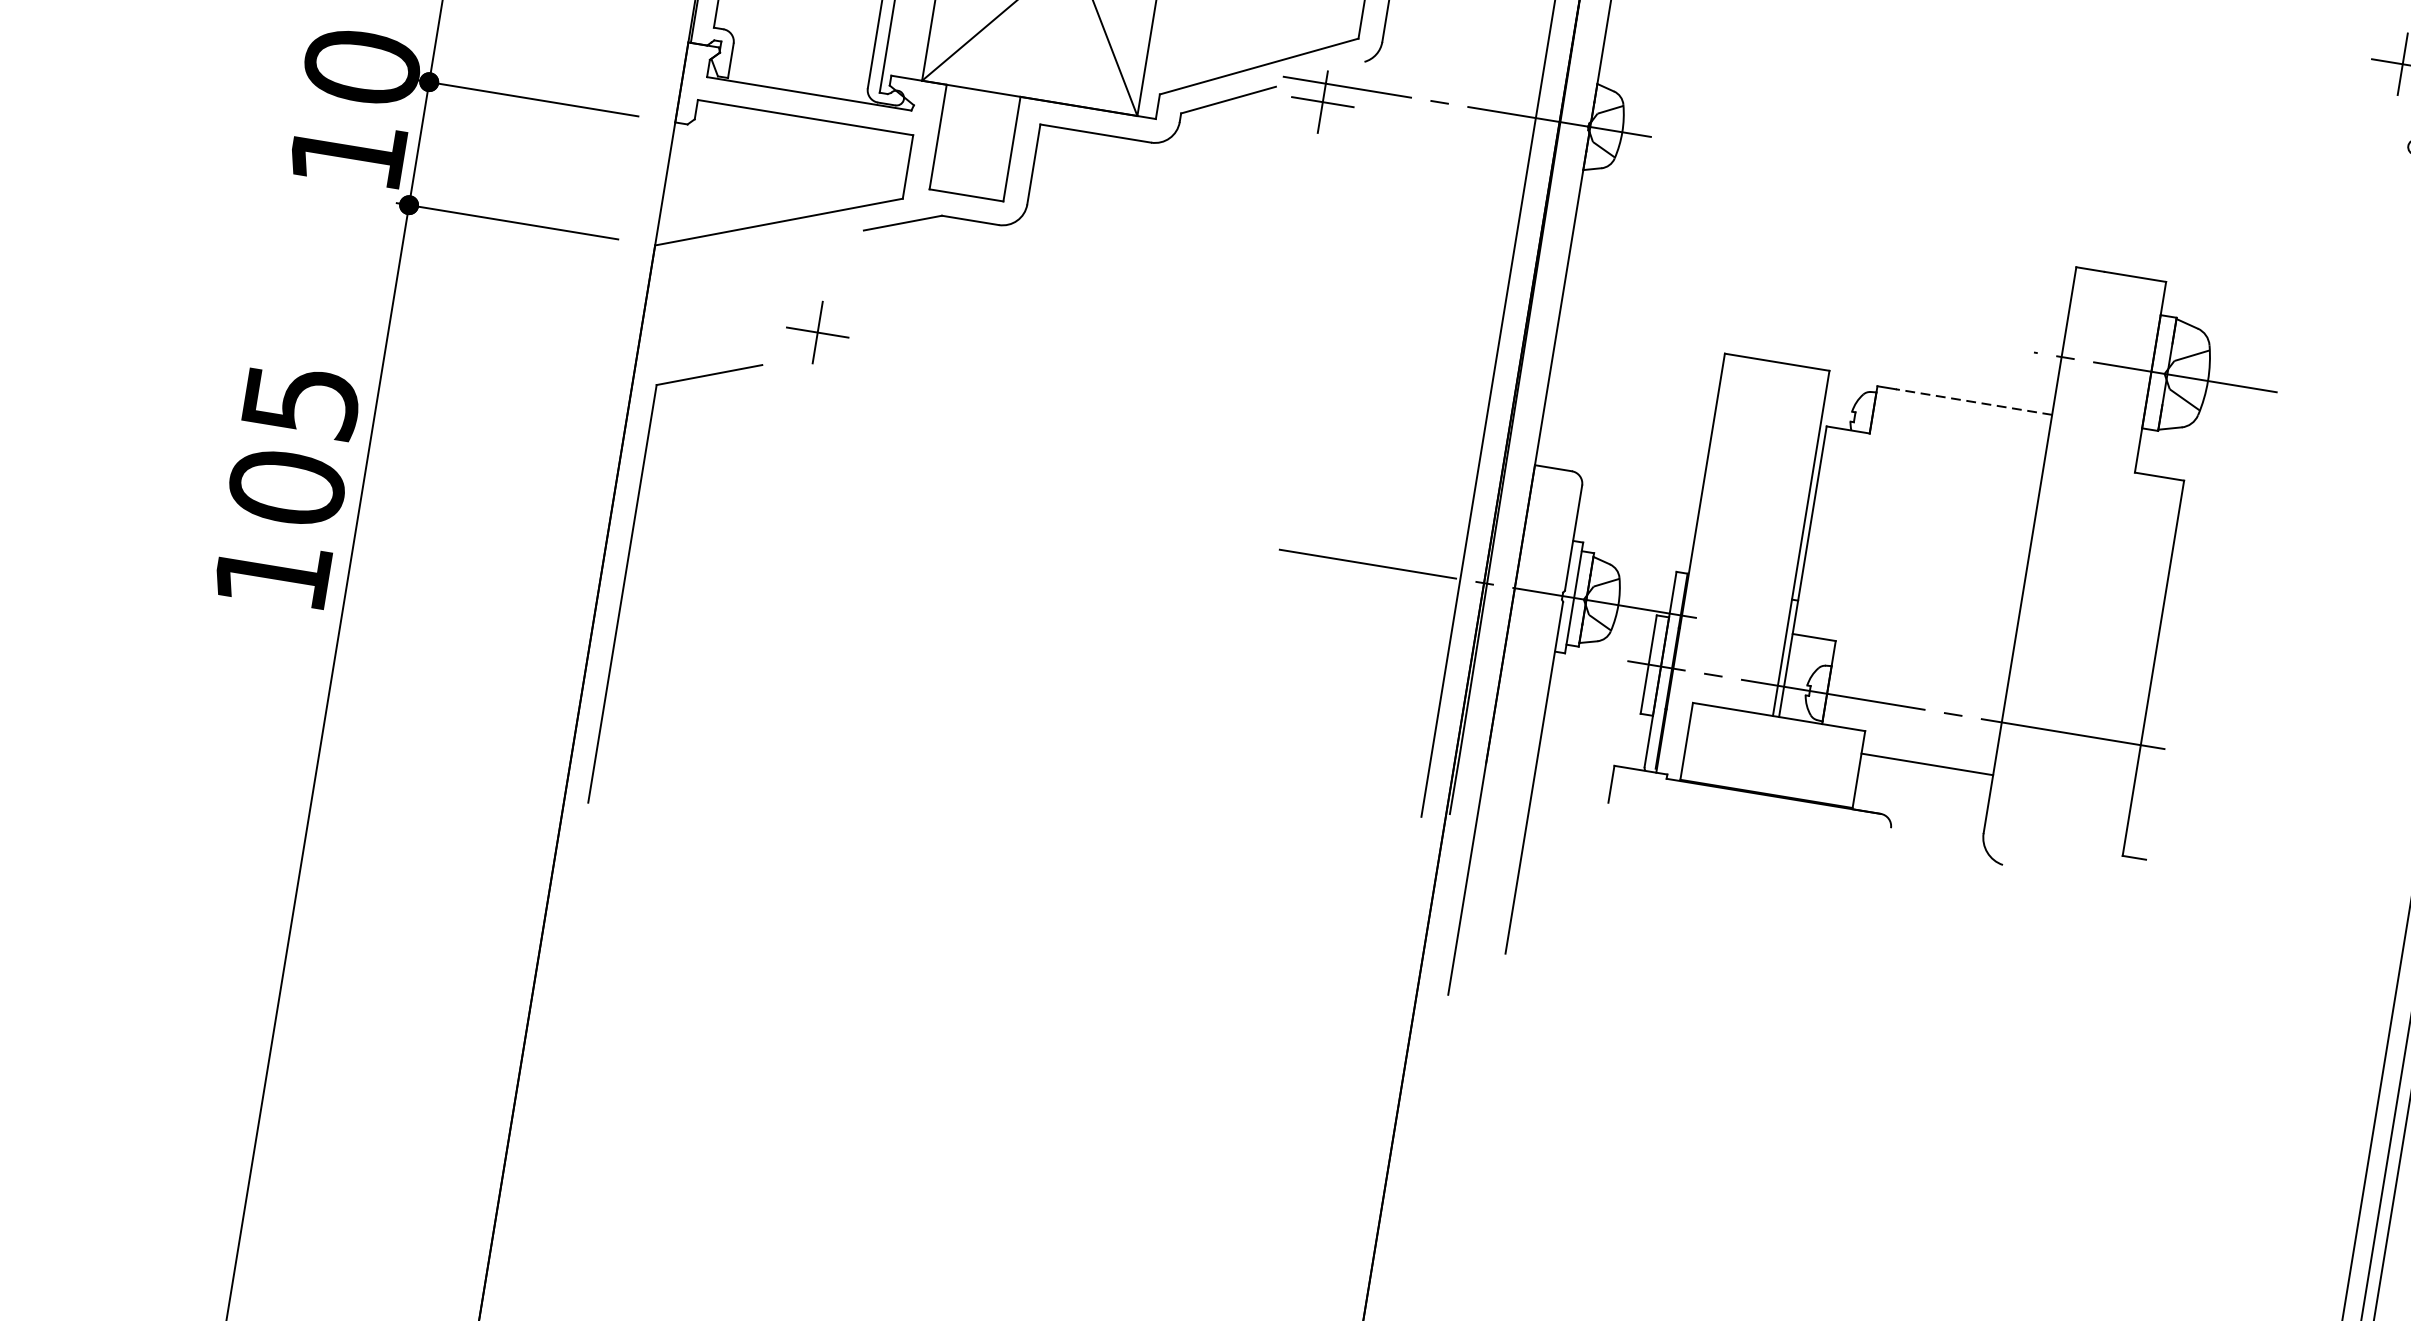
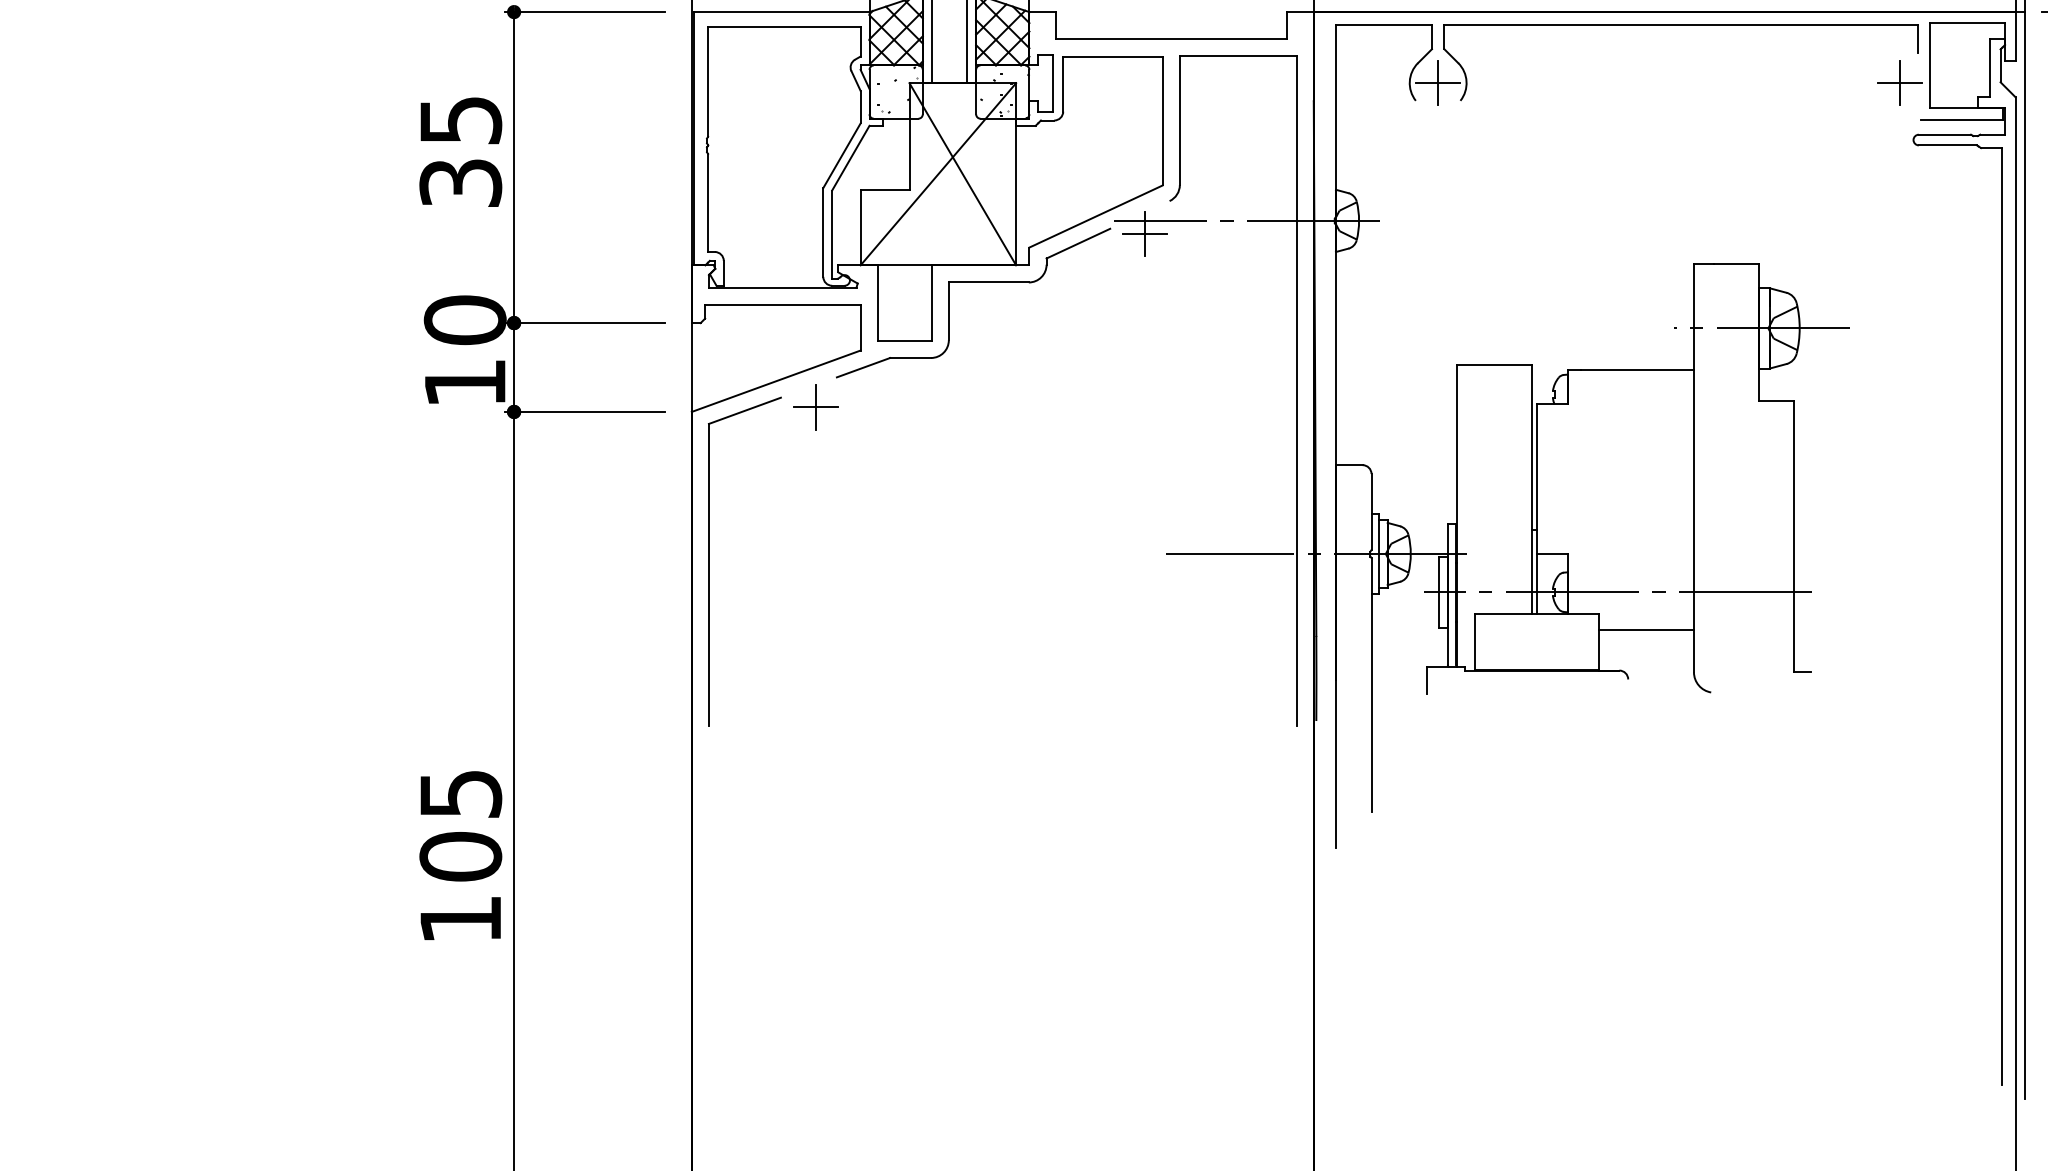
part: (816, 332) -> (815, 407), moved
line: (1973, 402) -> (1637, 370), dashed -> solid
text: (286, 485) -> (460, 855), moved
part: (626, 575) -> (709, 561), moved

